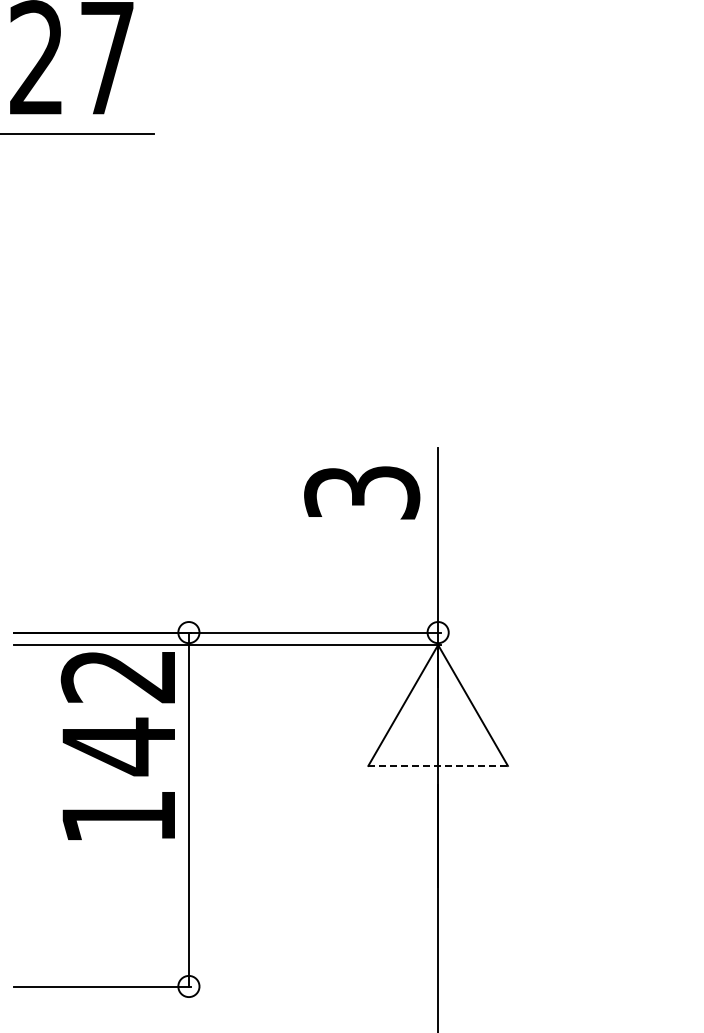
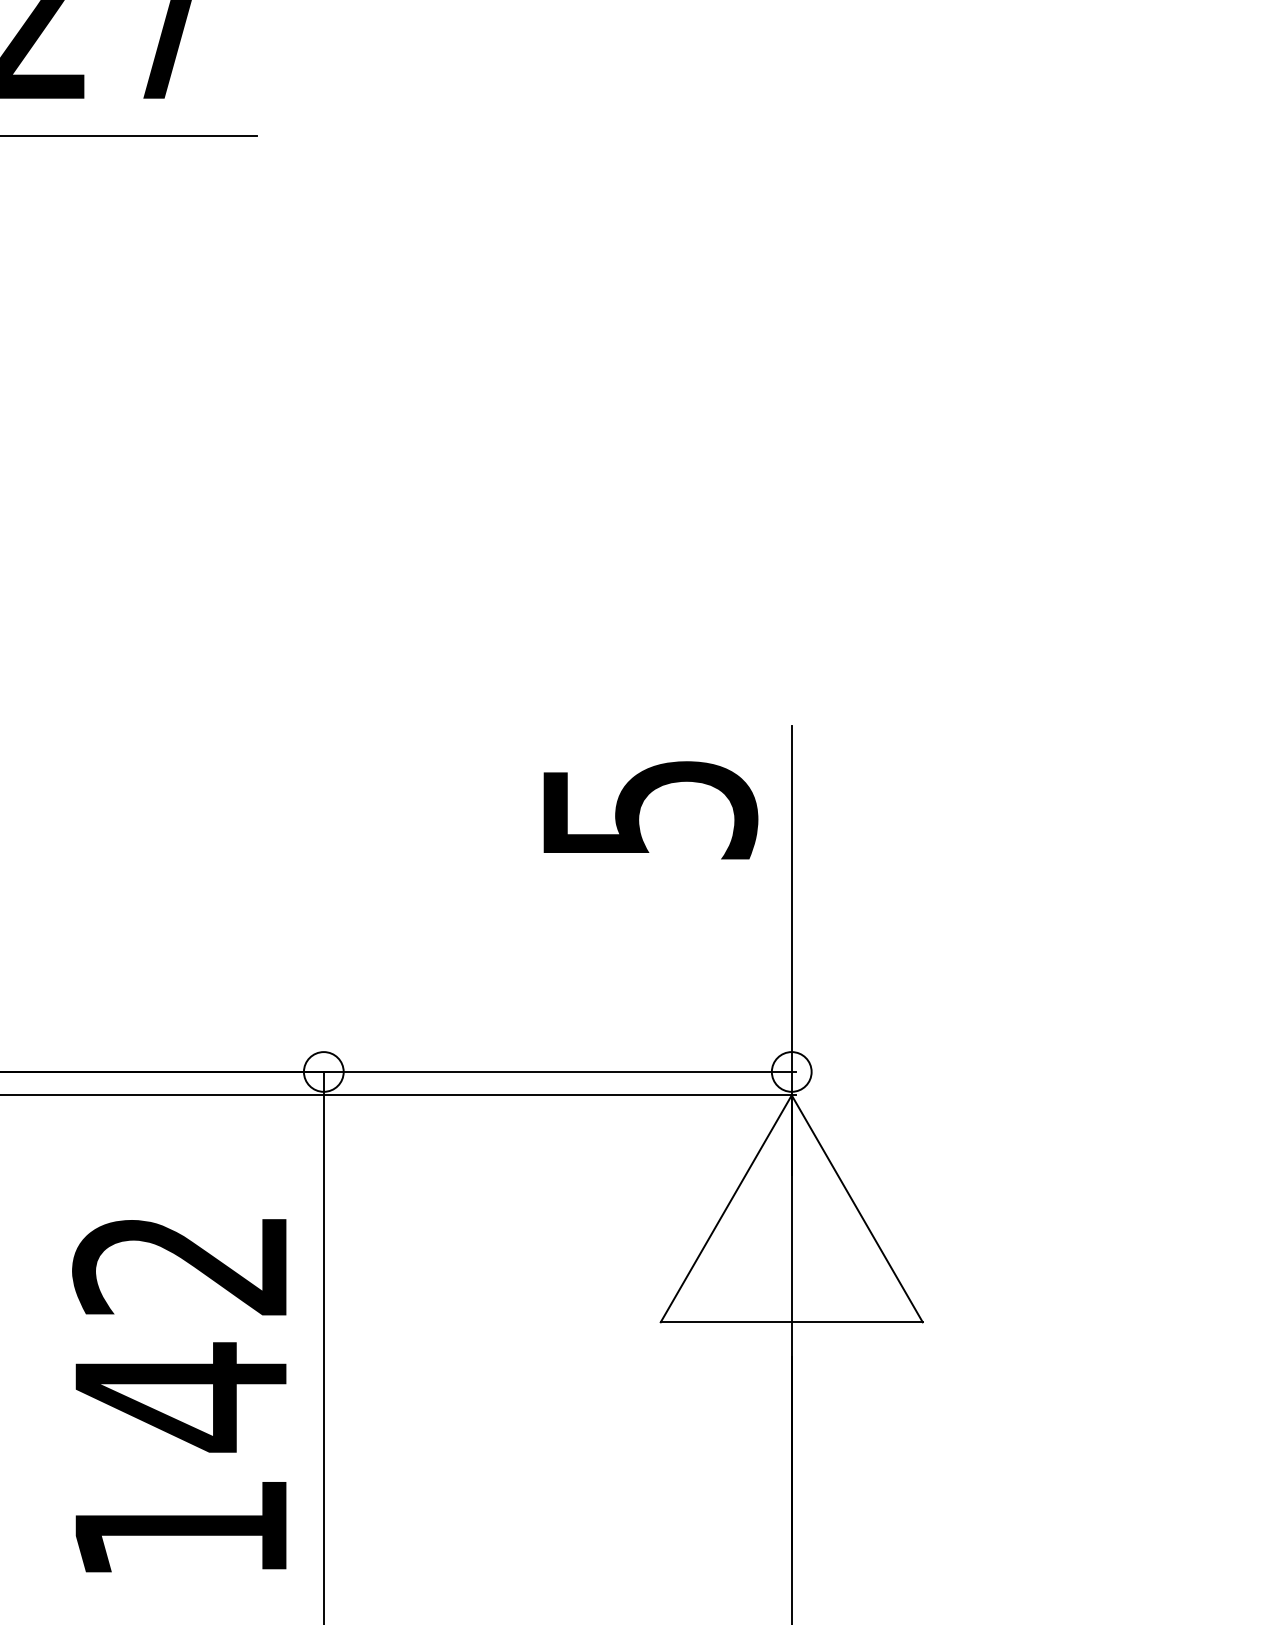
text: (361, 492) -> (647, 808), 3 -> 5
text: (117, 745) -> (178, 1394), moved
line: (438, 765) -> (792, 1321), dashed -> solid

